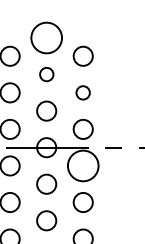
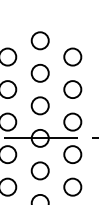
circle: (46, 37) -> (40, 40), size x0.62
circle: (46, 74) -> (40, 73), size x1.43
circle: (82, 92) -> (72, 89), size x1.43
circle: (82, 165) -> (72, 154), size x0.62

